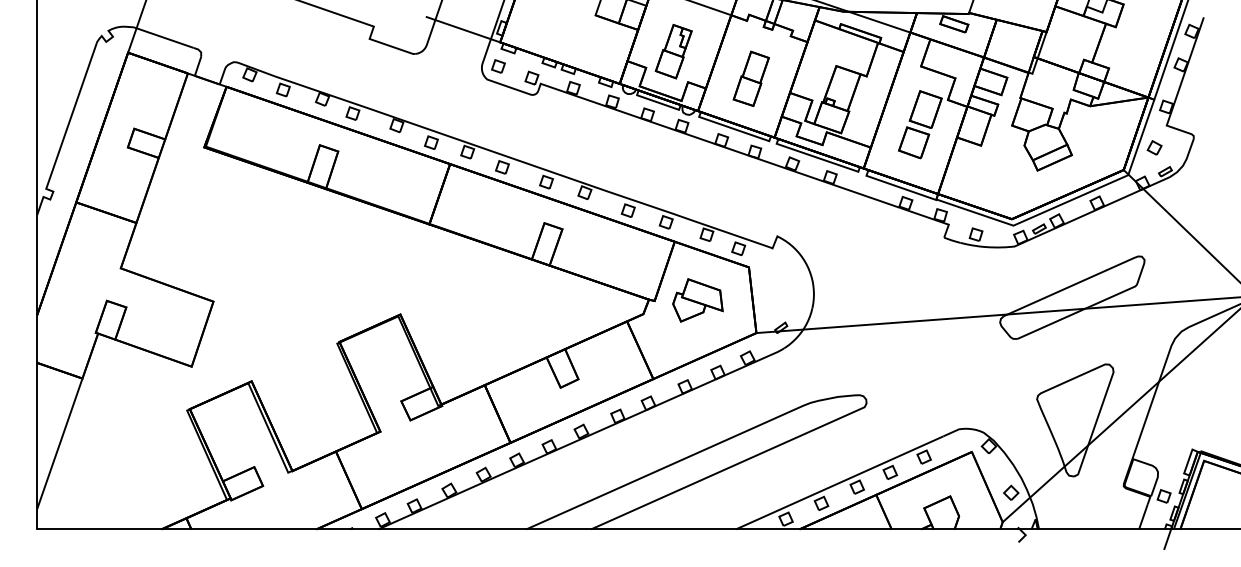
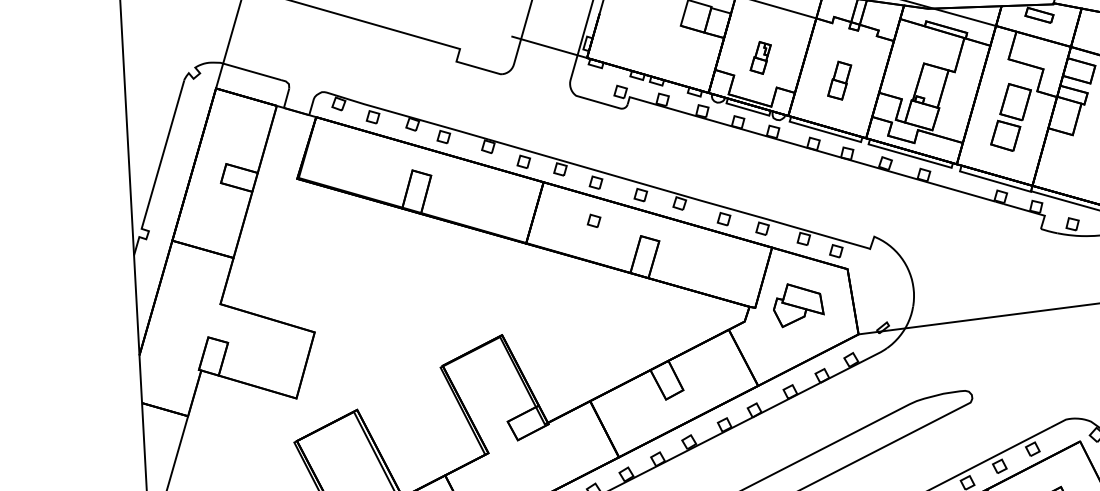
part: (673, 51) -> (760, 57), size x0.6
part: (498, 66) -> (594, 220), moved
part: (750, 78) -> (838, 80), size x0.7

